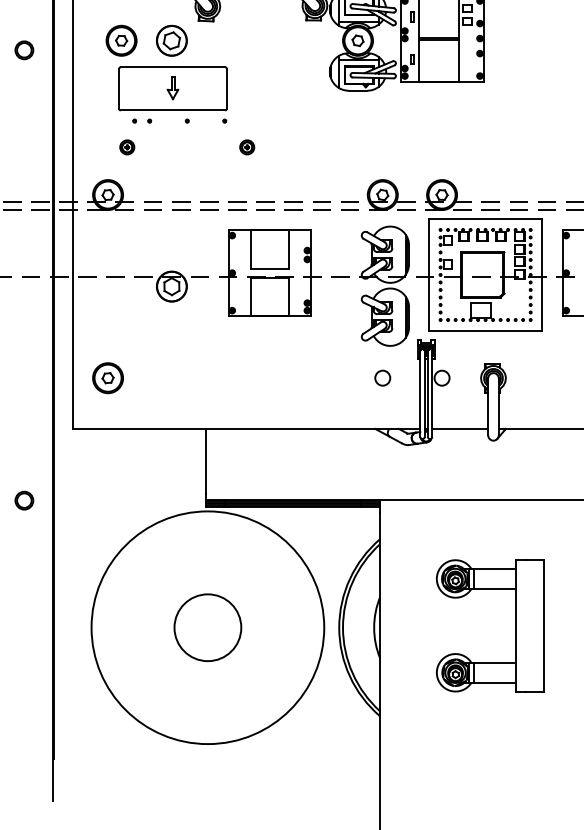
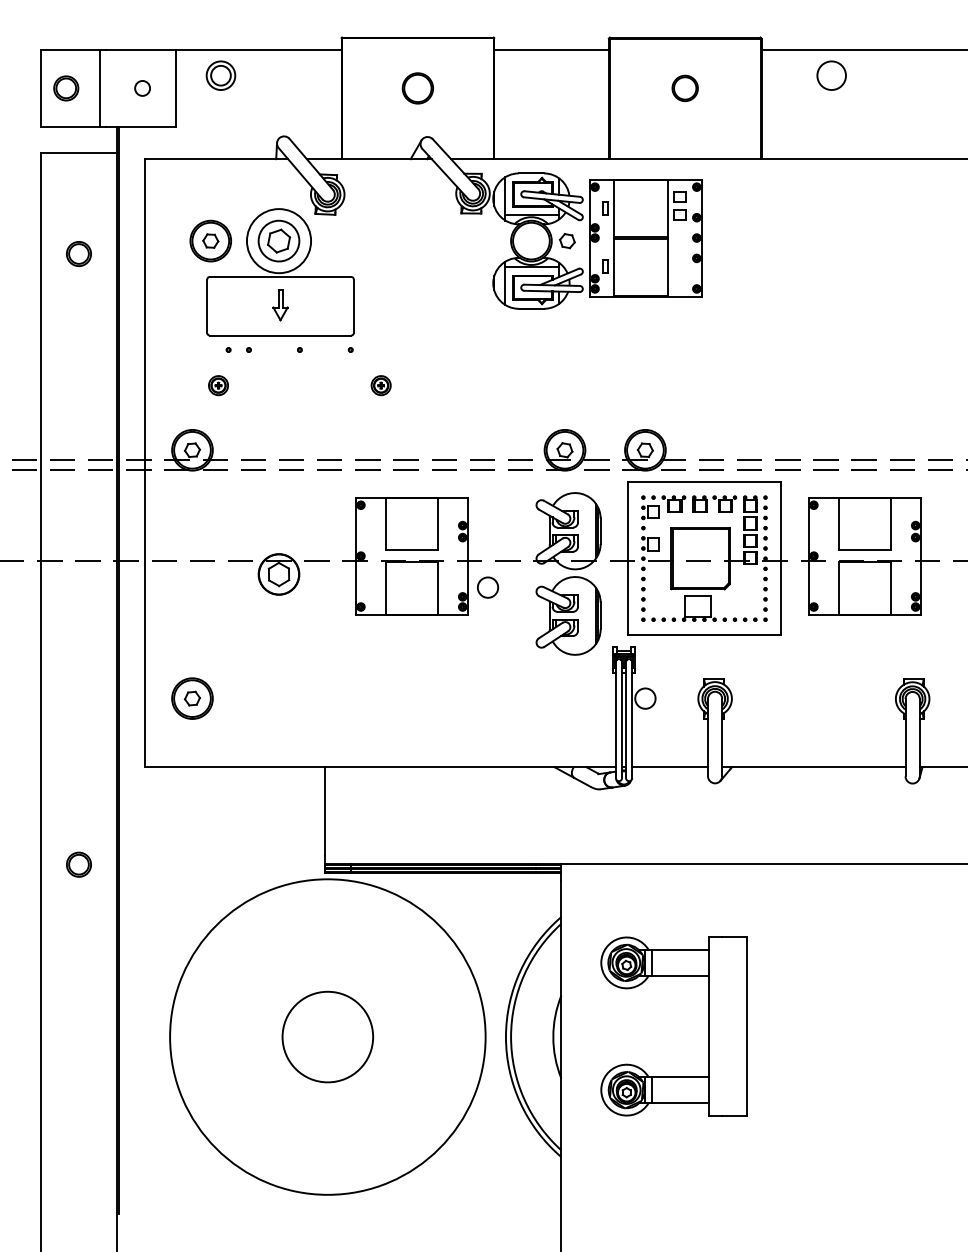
circle: (172, 41) -> (279, 241), size x1.6
part: (358, 41) -> (567, 241), moved
circle: (383, 378) -> (488, 587), moved
part: (515, 625) -> (708, 1026), moved

